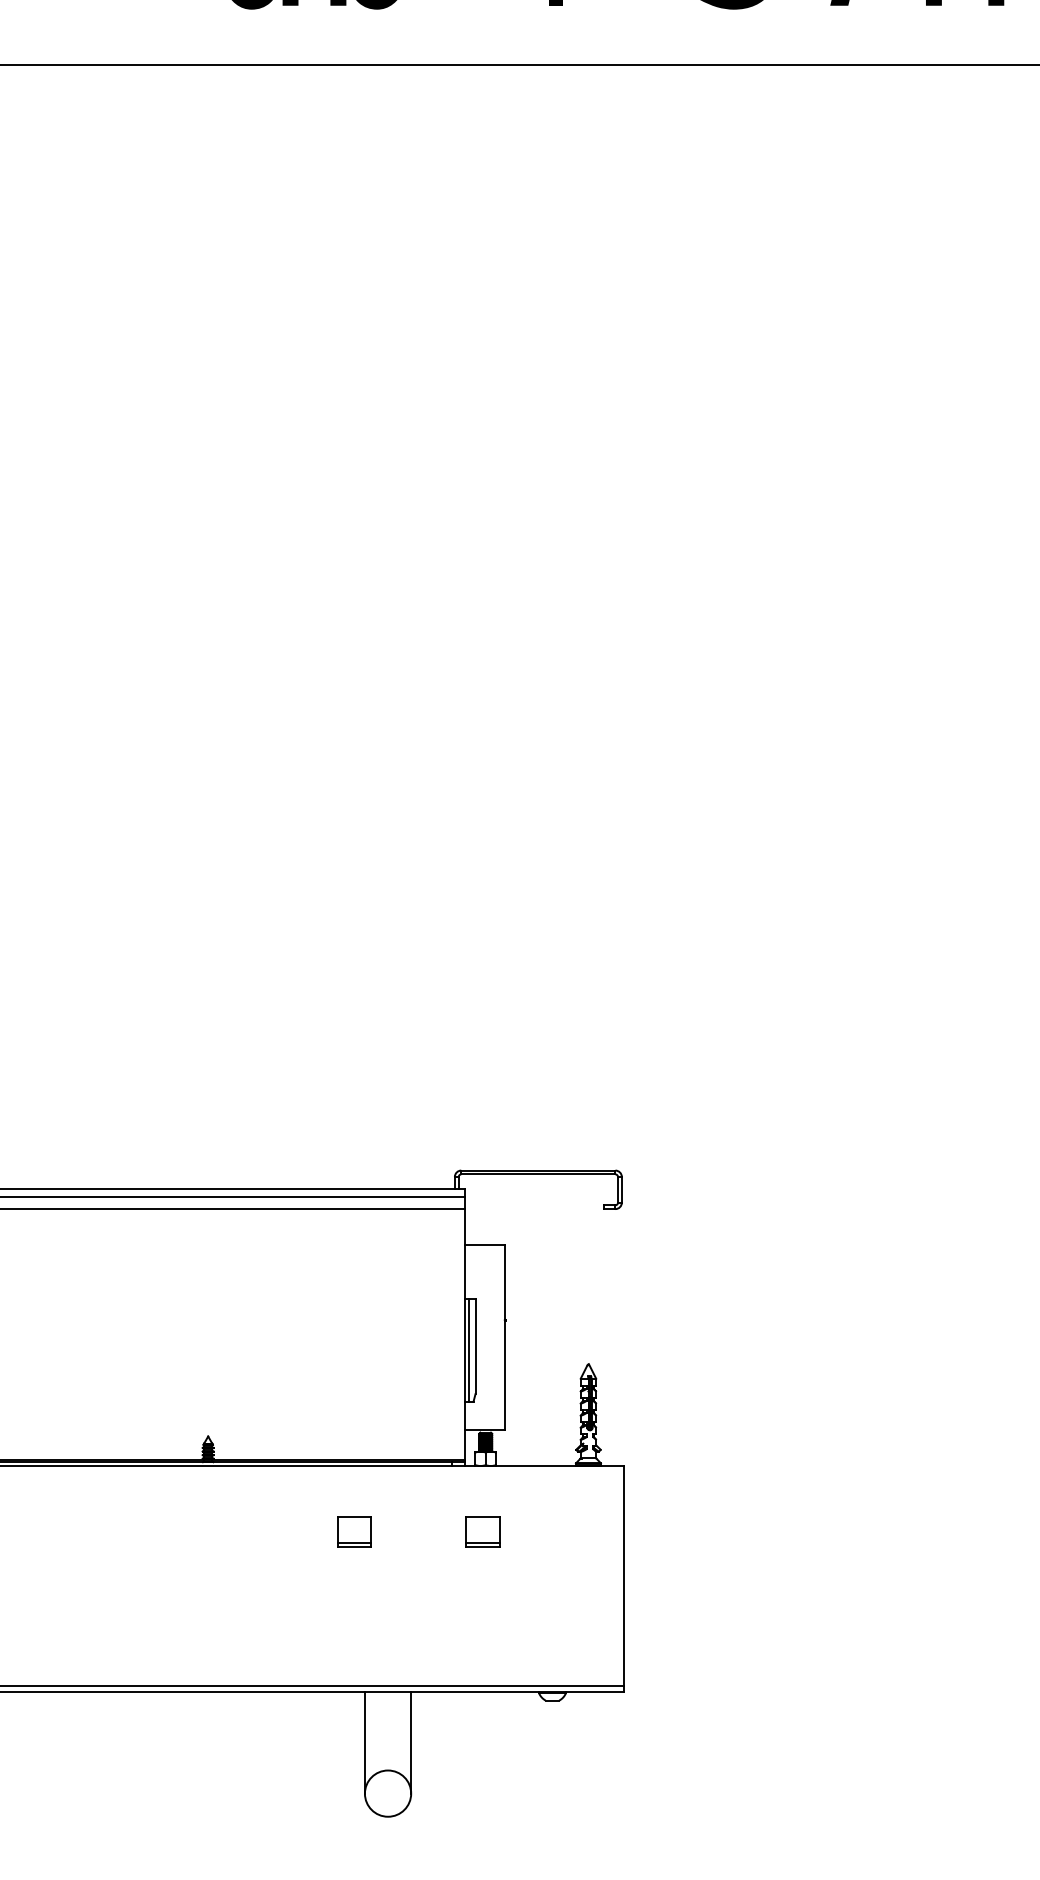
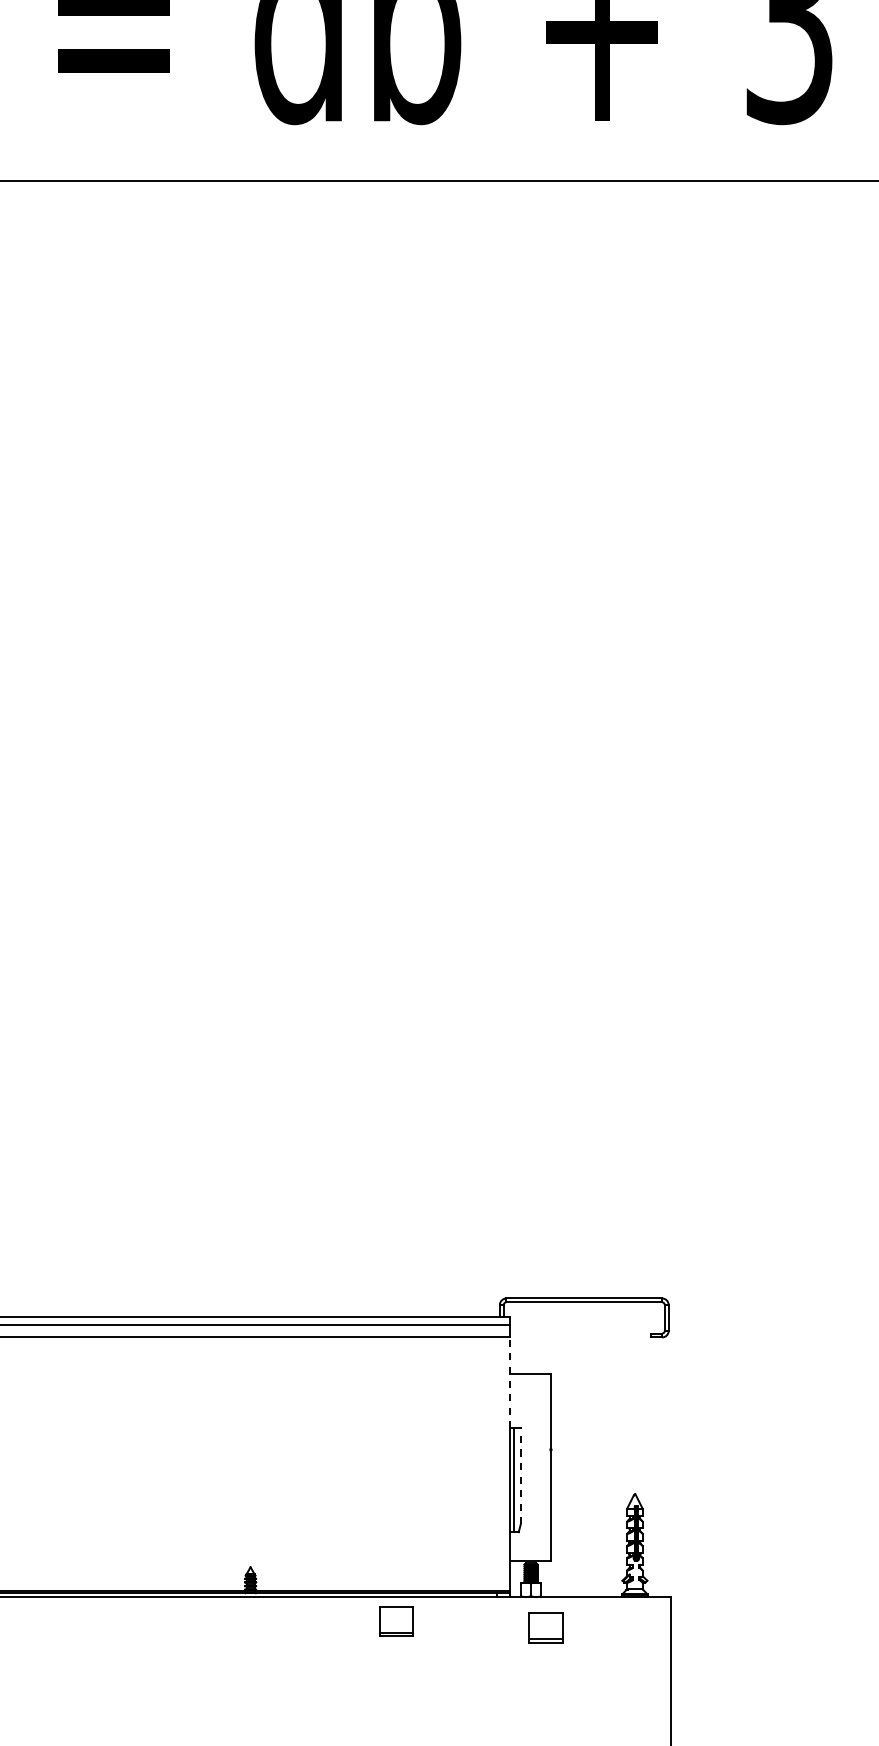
line: (465, 1254) -> (510, 1383), solid -> dashed
line: (475, 1346) -> (520, 1476), solid -> dashed
part: (354, 1531) -> (396, 1620), moved
part: (482, 1531) -> (544, 1626), moved

